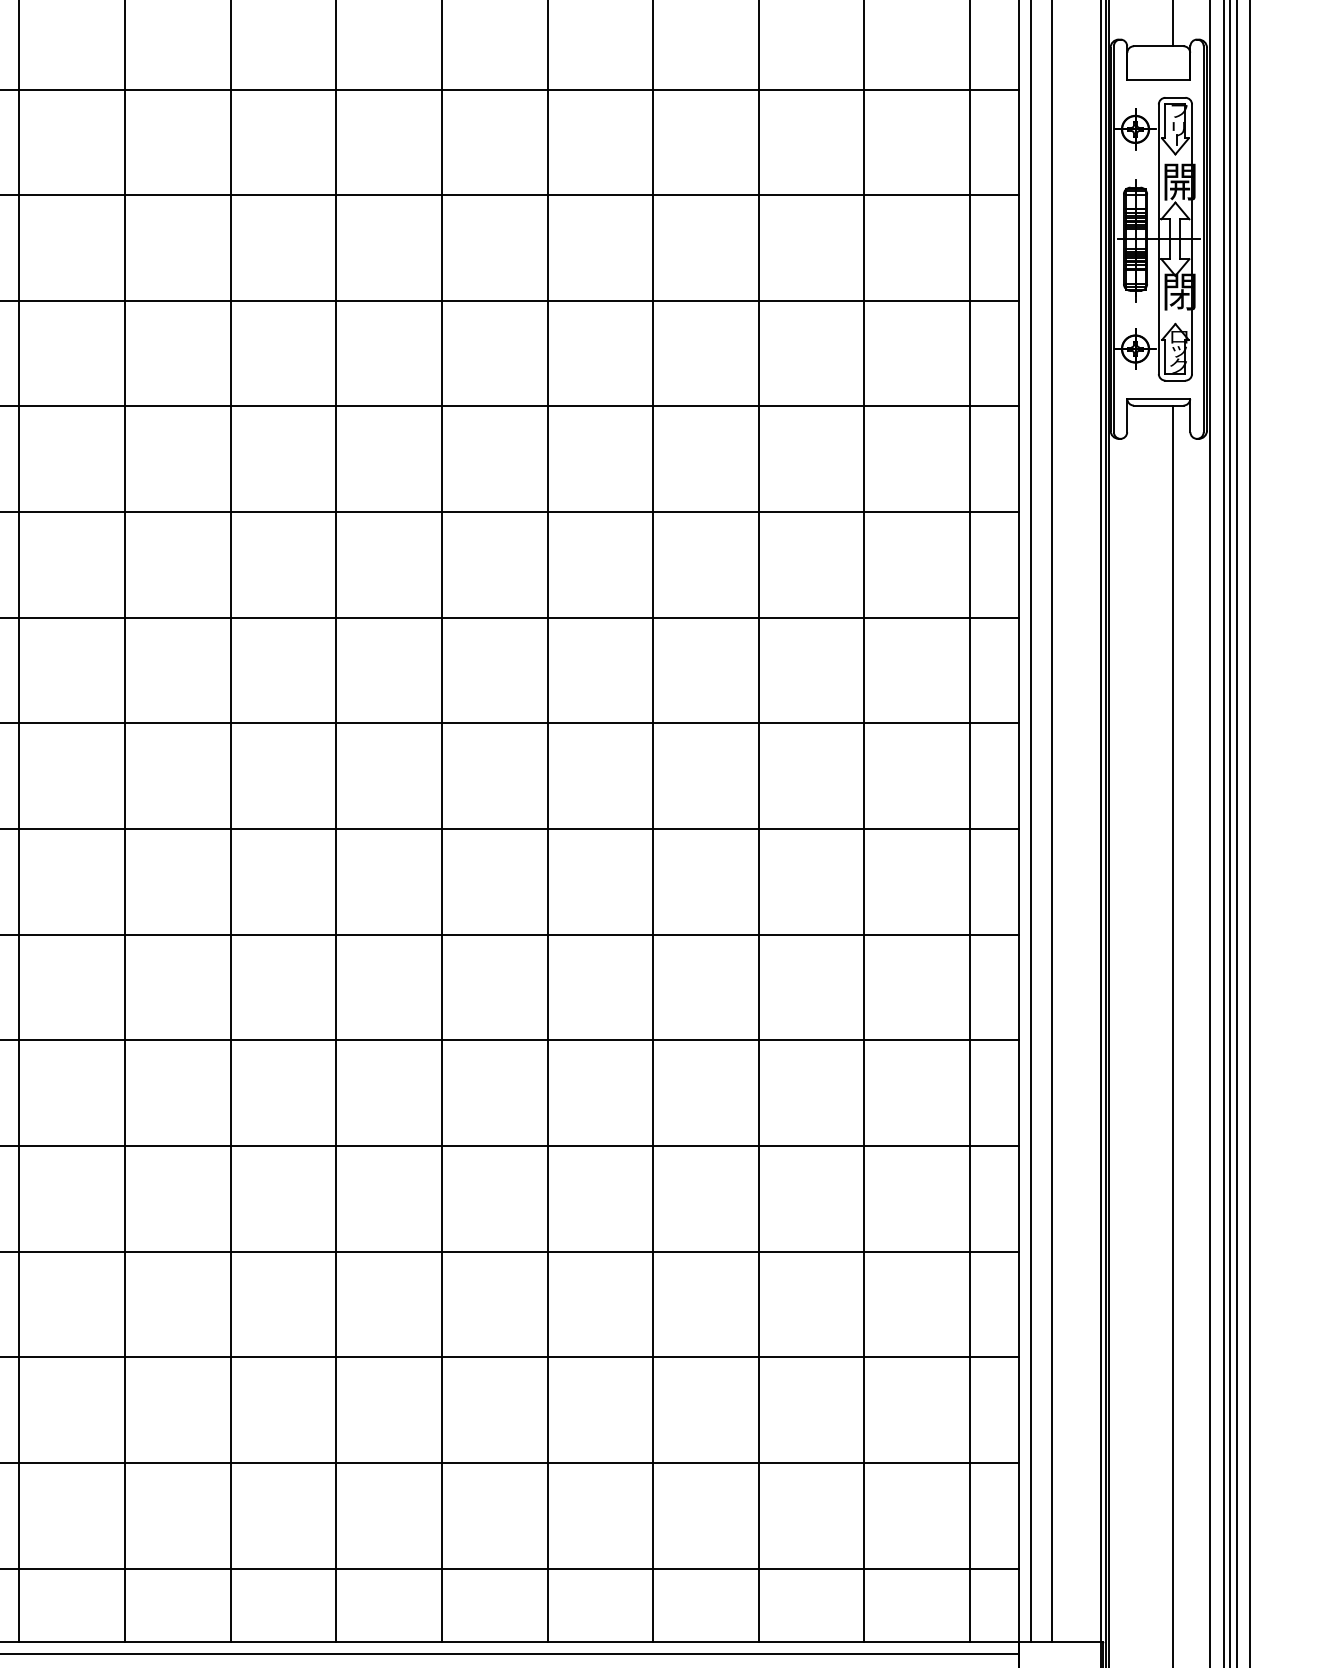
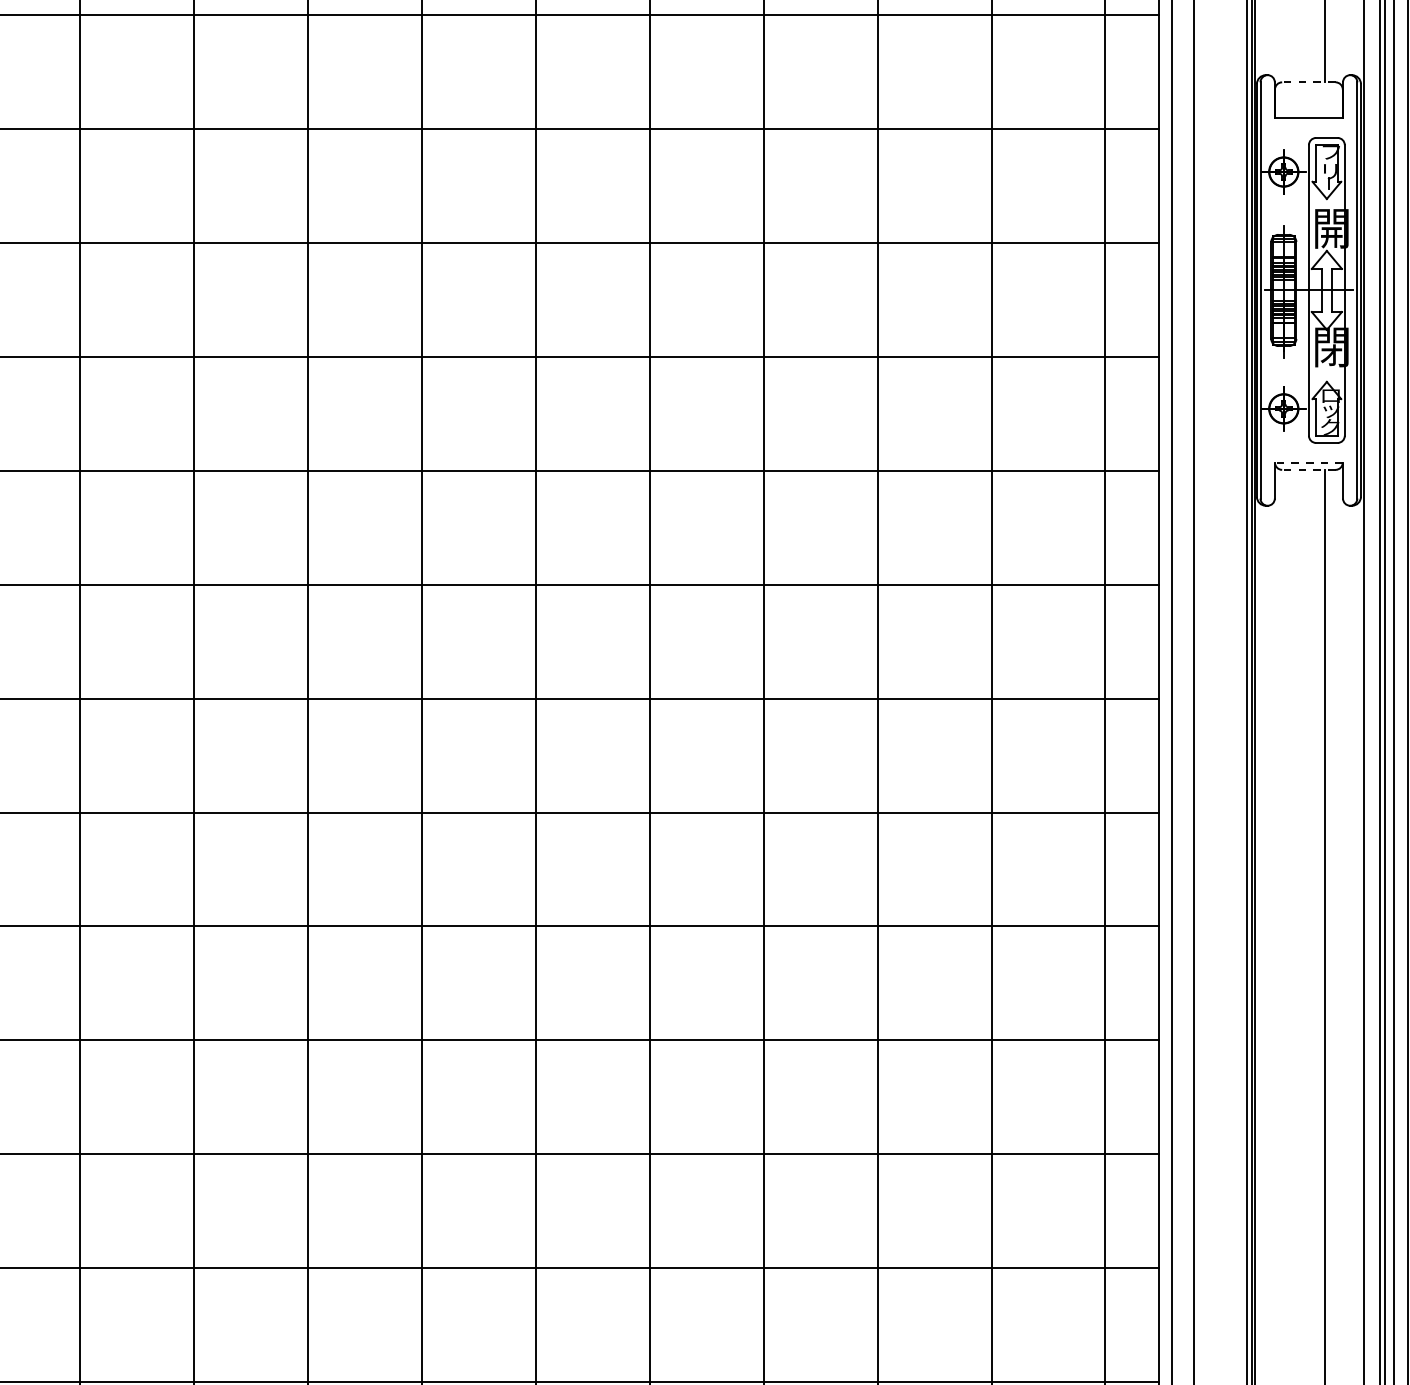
line: (1158, 46) -> (1308, 82), solid -> dashed
line: (1158, 398) -> (1308, 462), solid -> dashed
line: (1158, 405) -> (1308, 469), solid -> dashed

